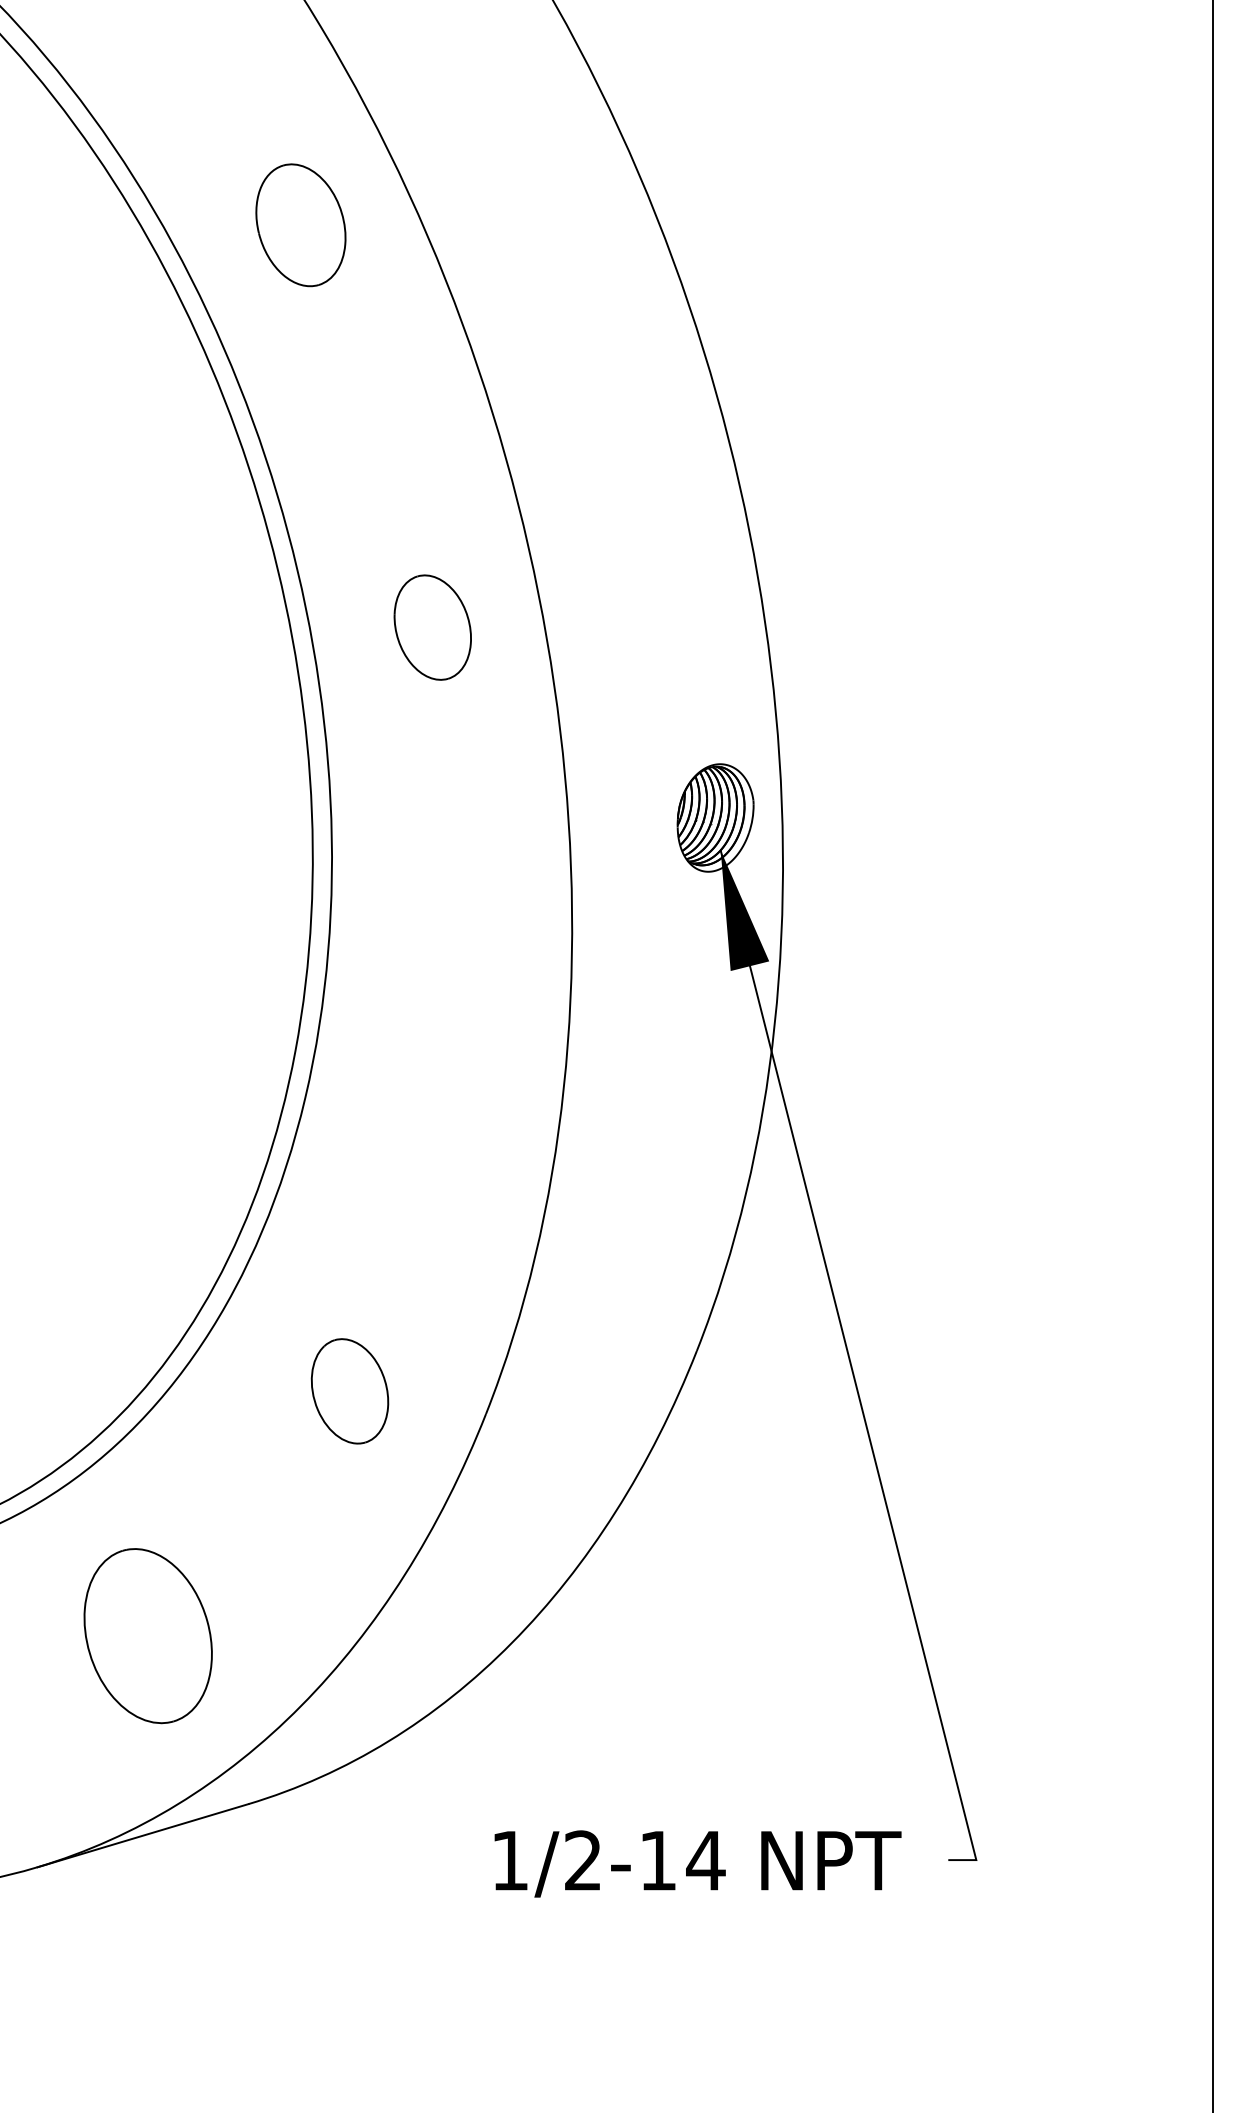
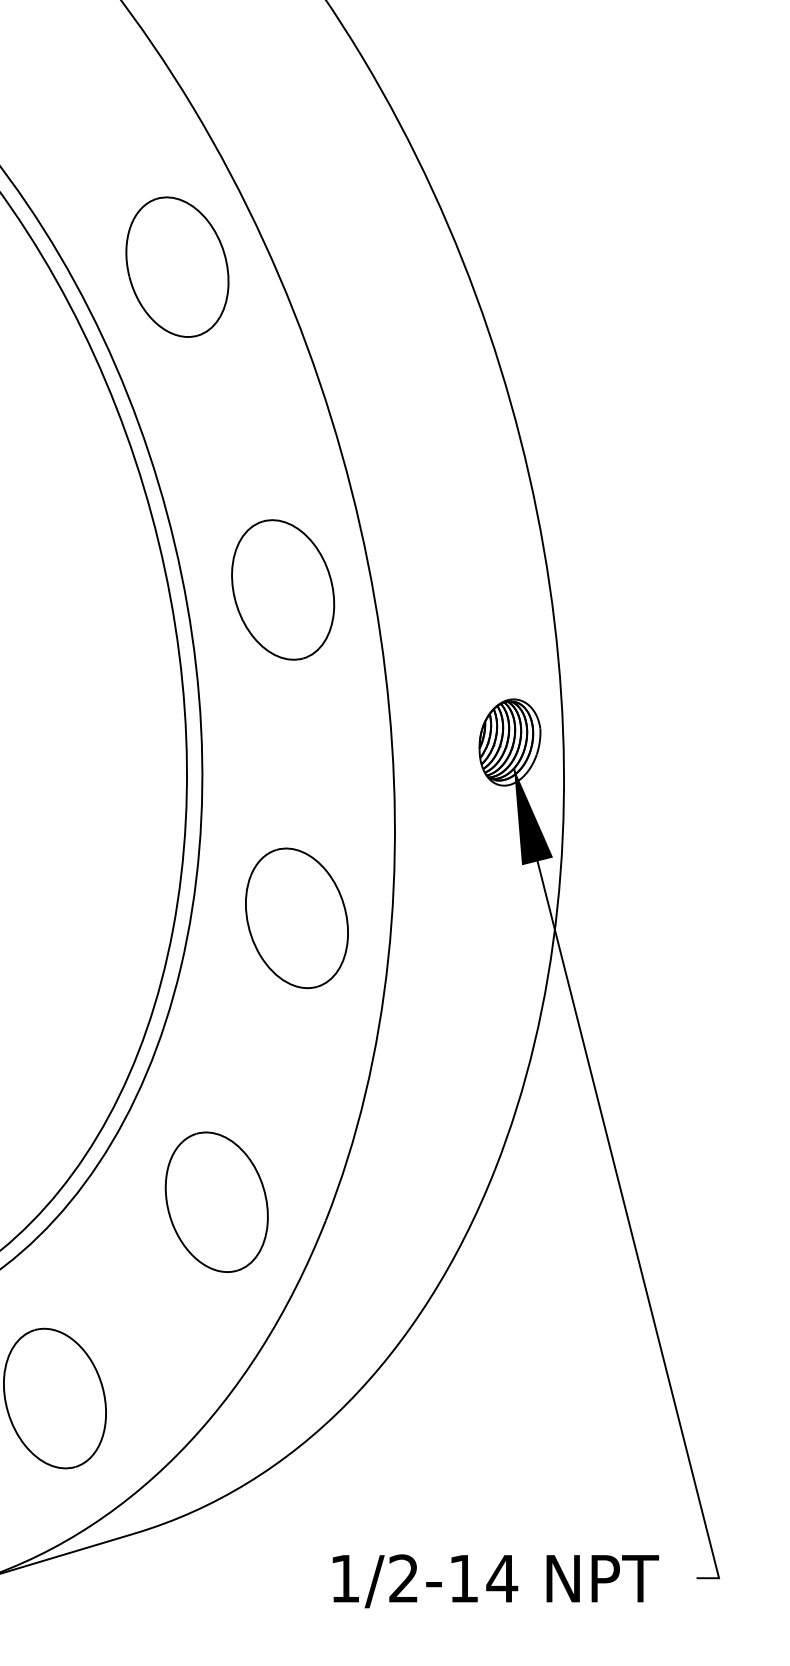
part: (300, 225) -> (177, 267), size x1.43
part: (432, 627) -> (282, 589), size x1.67
part: (449, 1037) -> (296, 918), added
part: (349, 1391) -> (216, 1202), size x1.67

